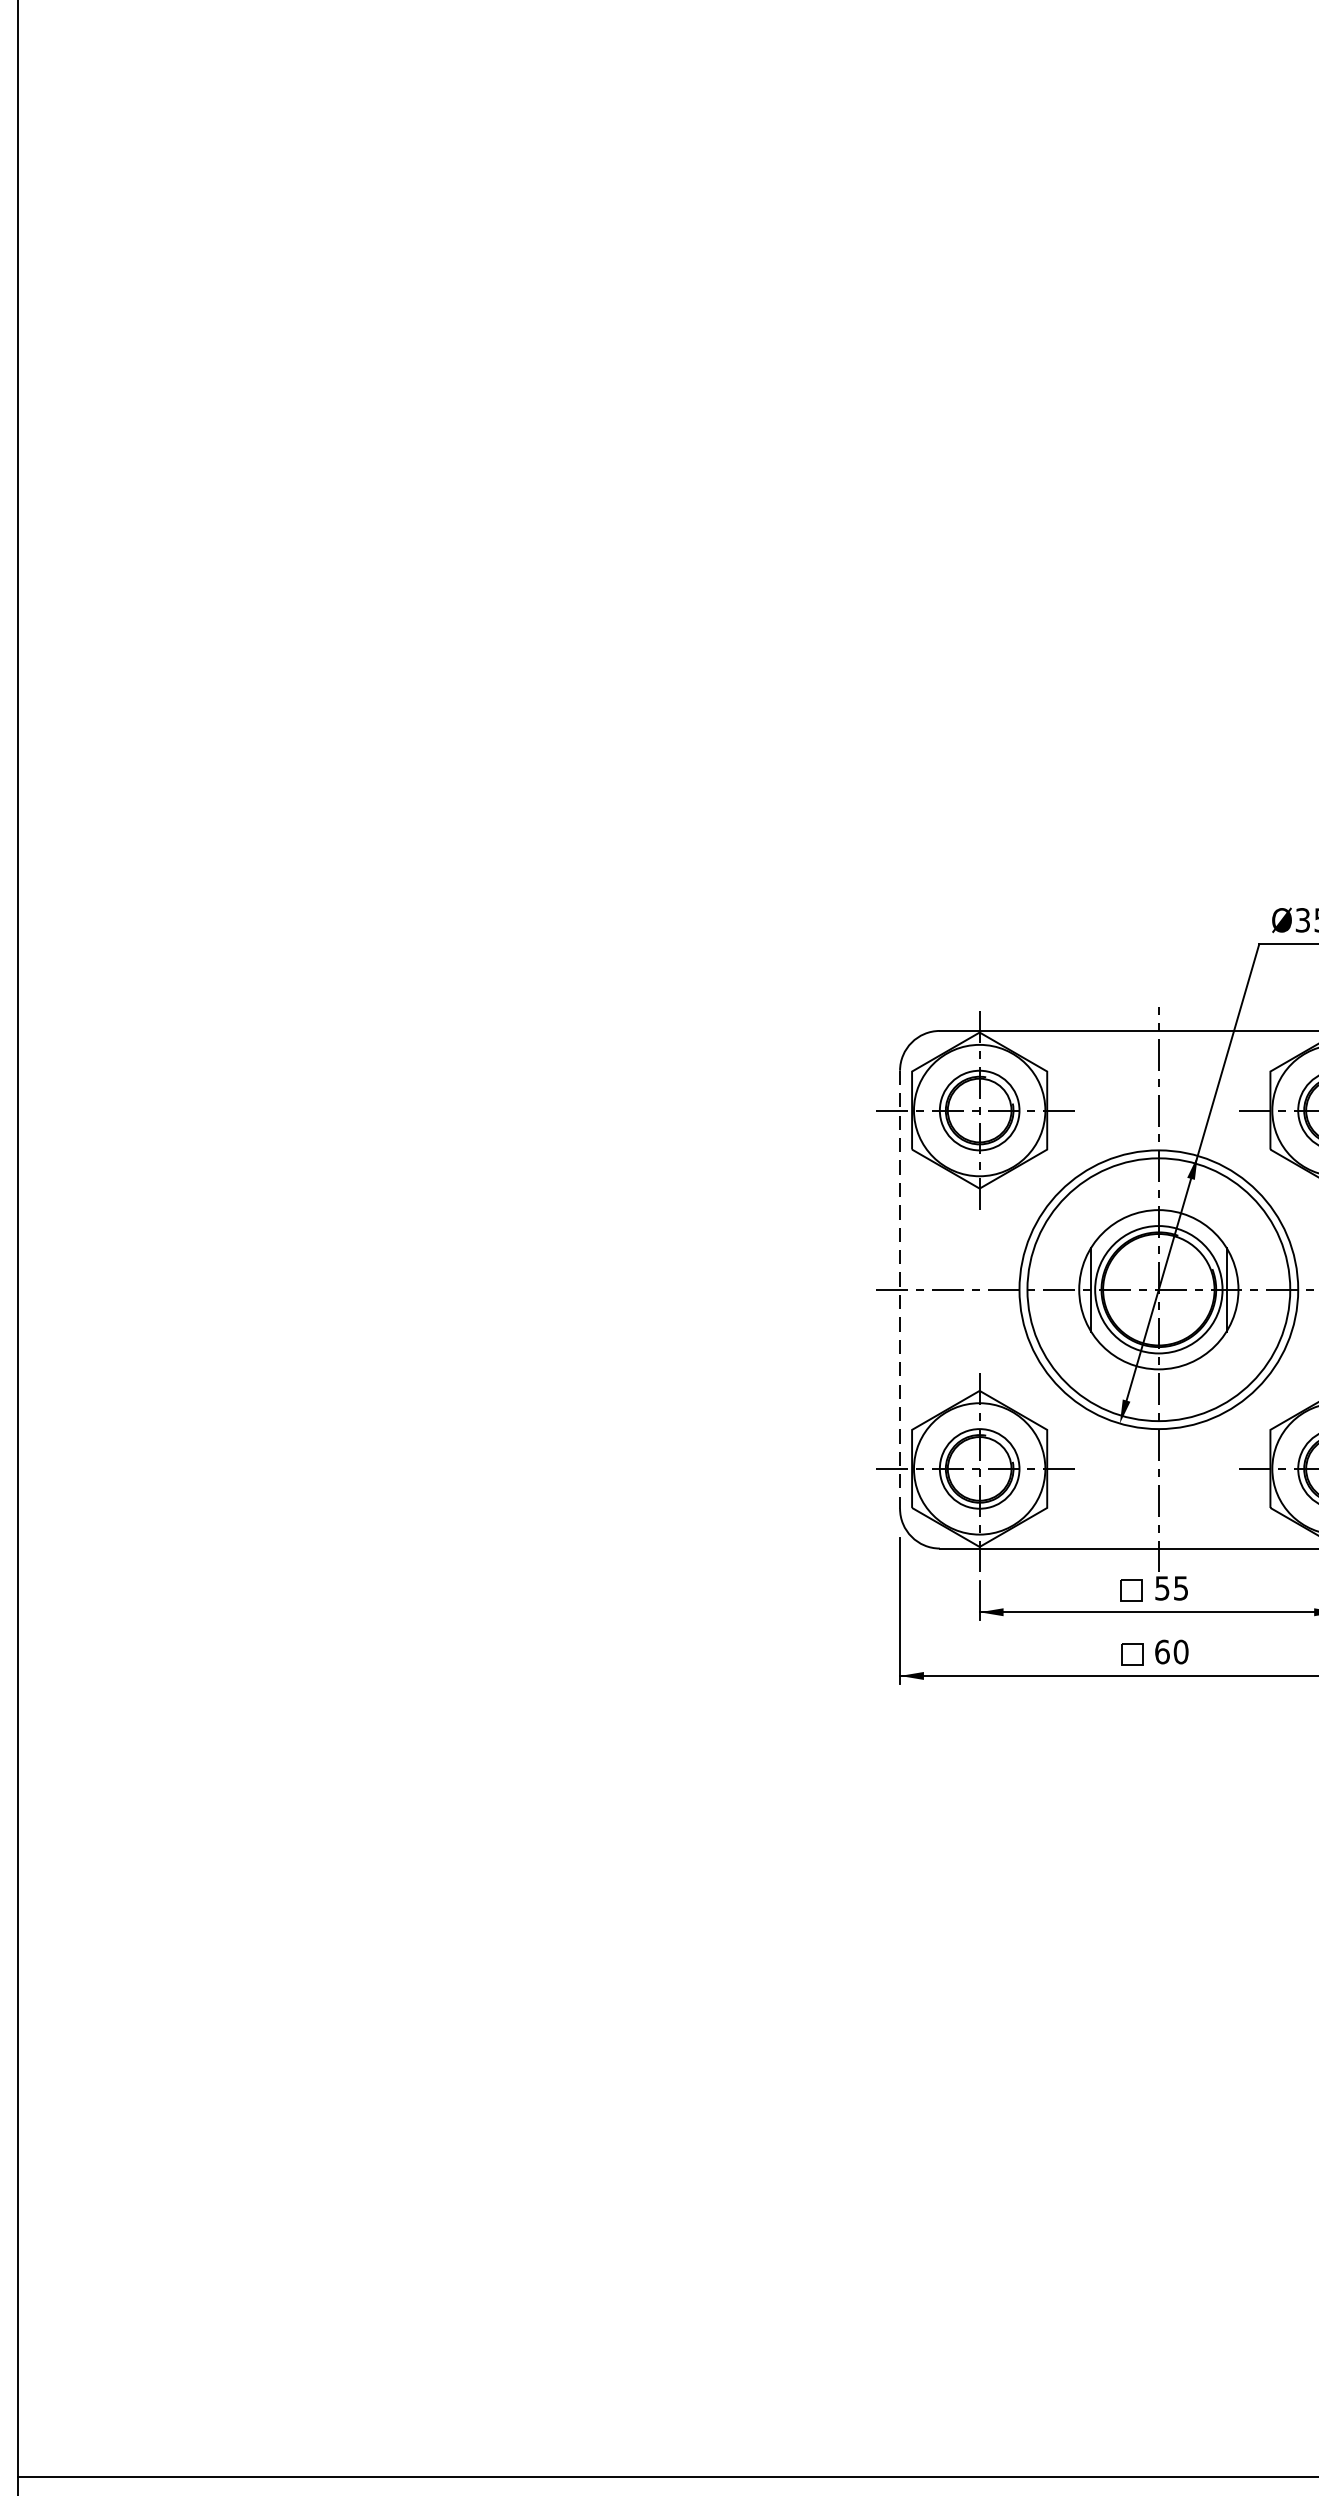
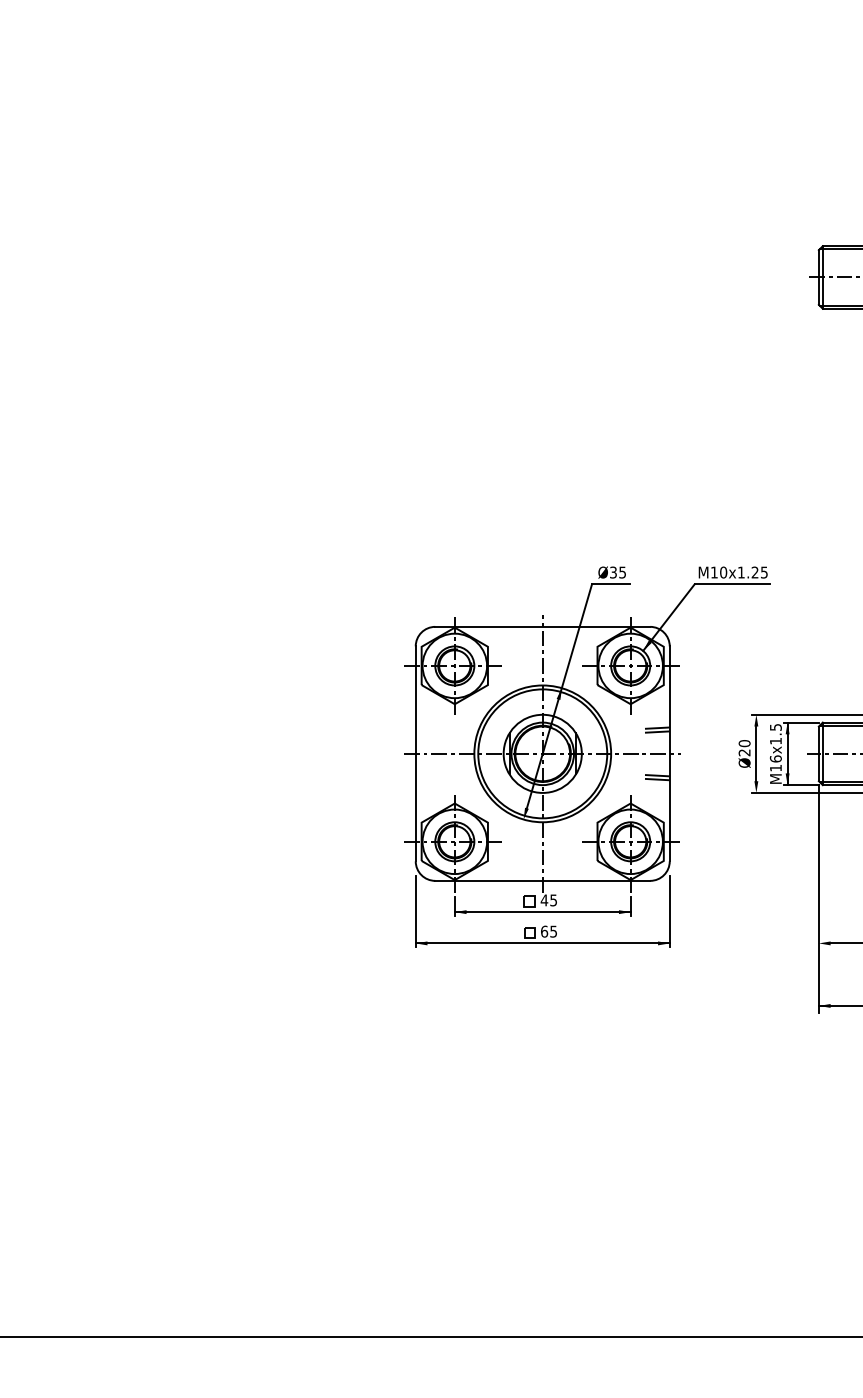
line: (899, 1291) -> (415, 754), dashed -> solid
text: (1162, 1588) -> (544, 900), 55 -> 45
text: (1180, 1651) -> (553, 931), 60 -> 65

